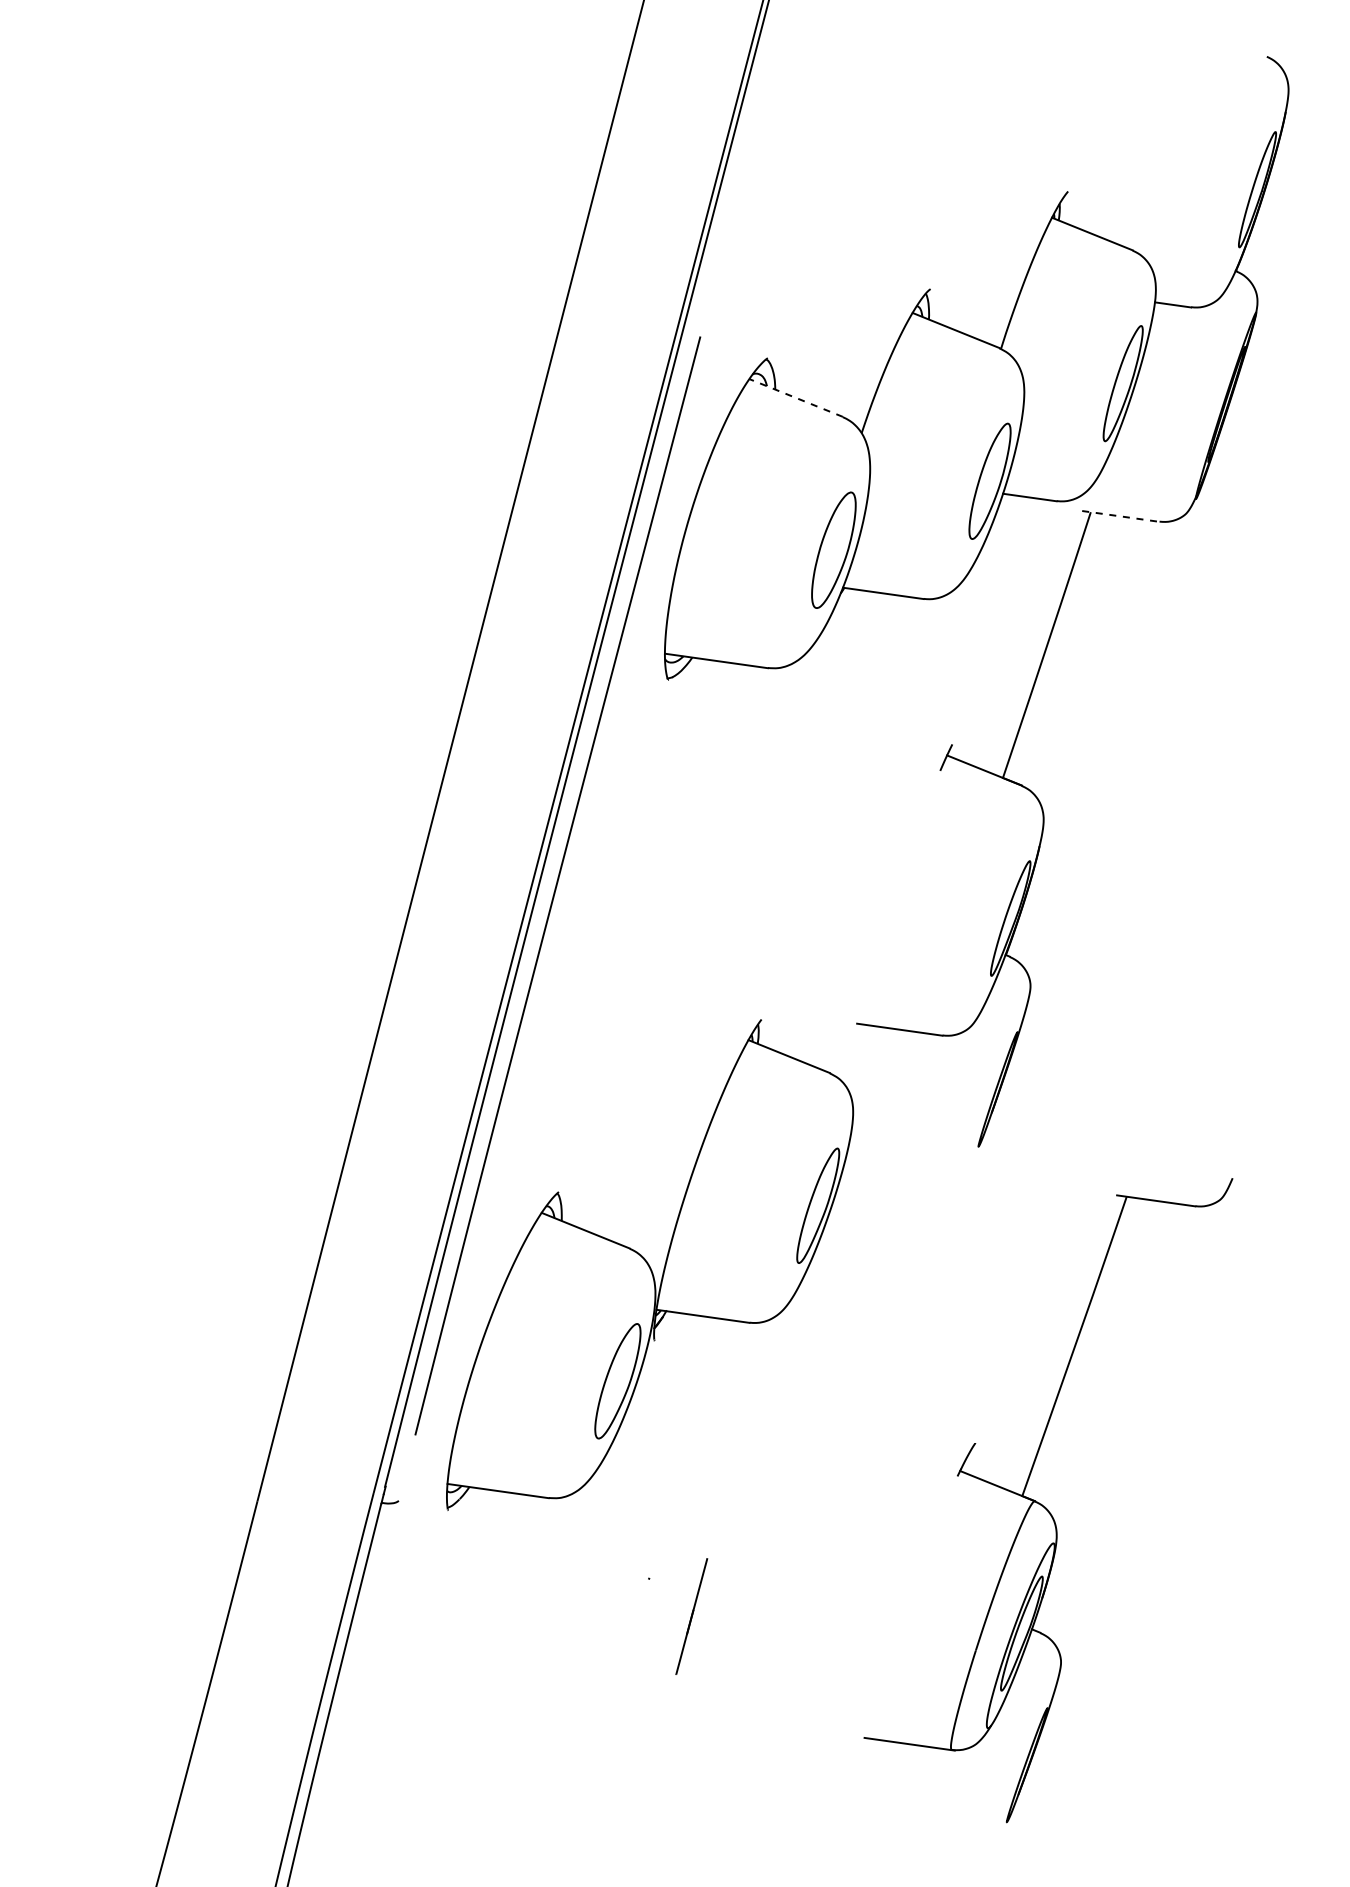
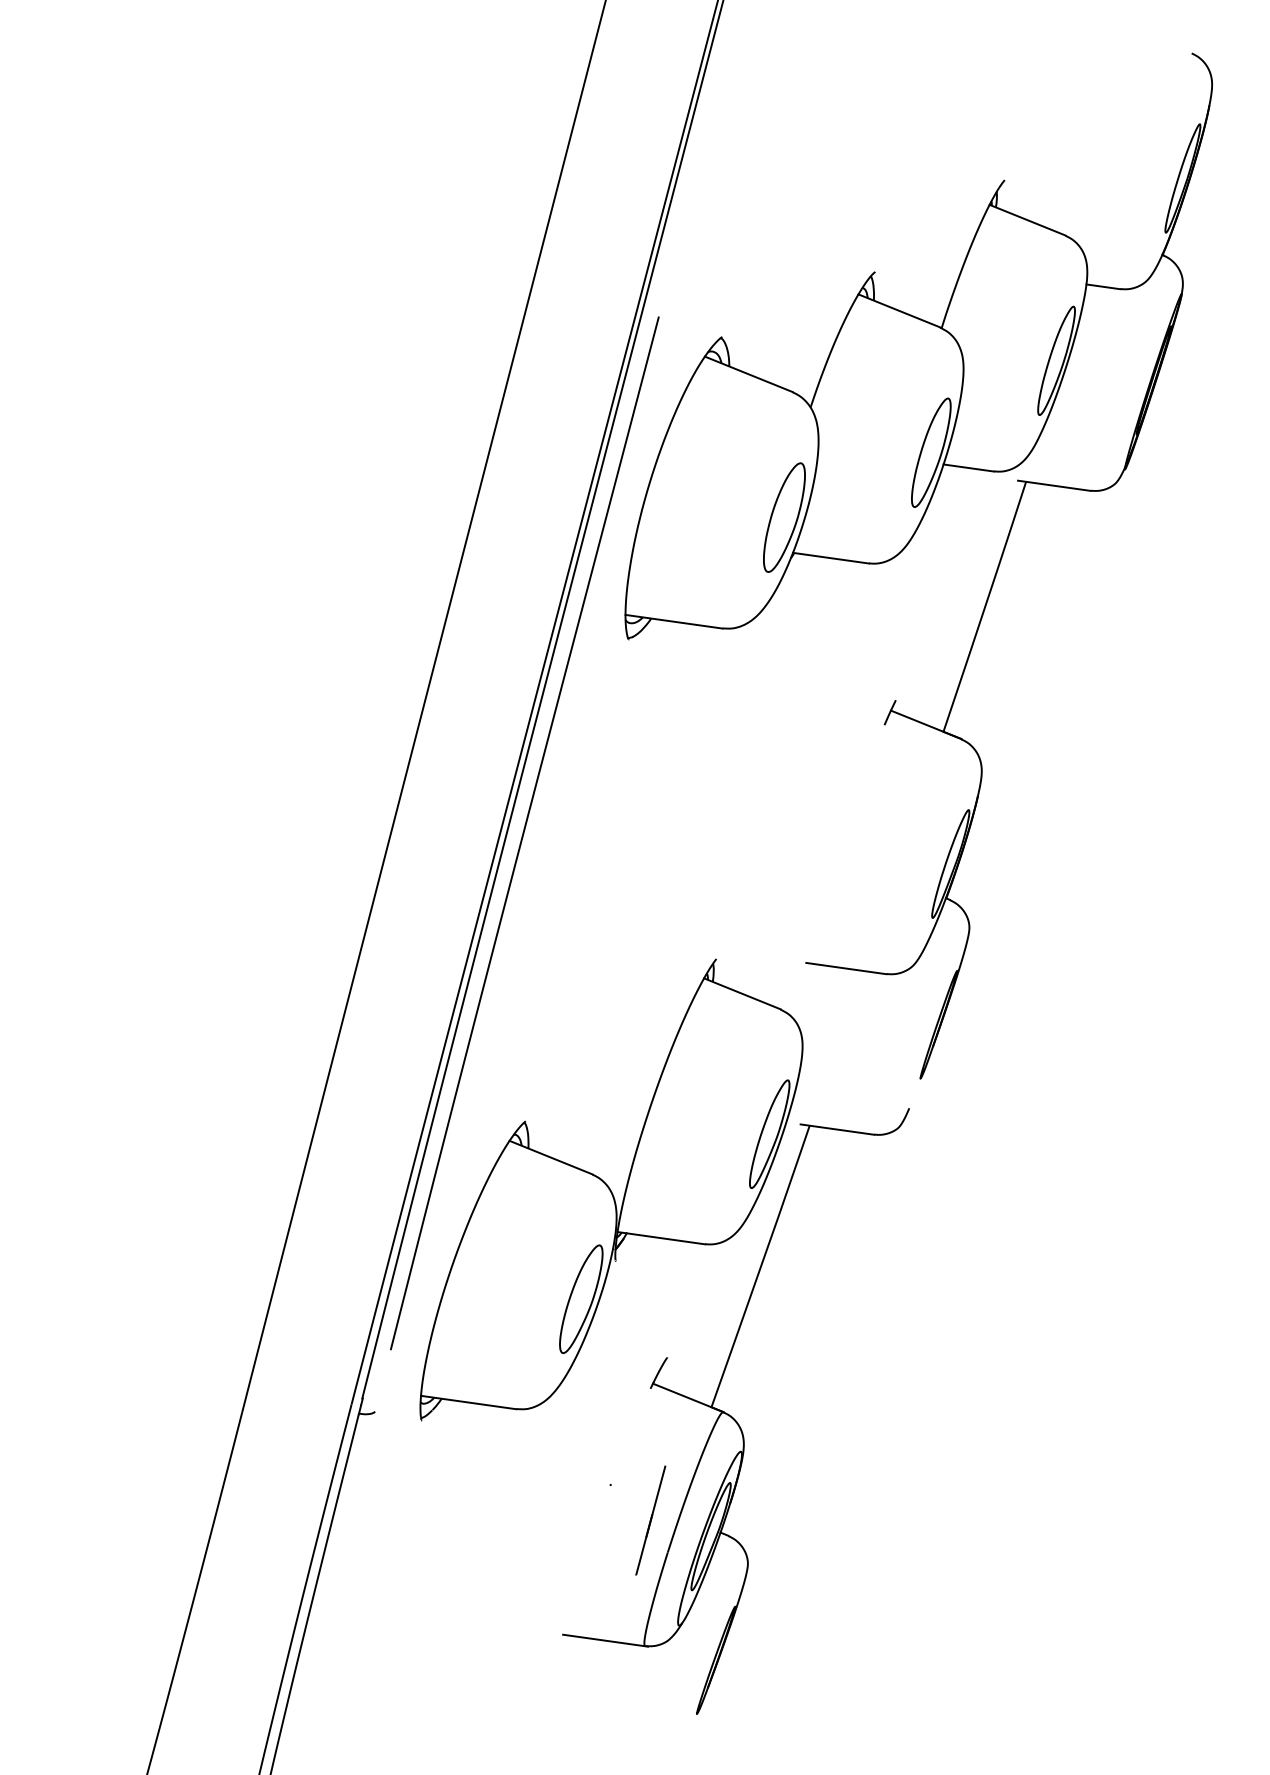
line: (795, 397) -> (748, 373), dashed -> solid
line: (1121, 516) -> (1054, 485), dashed -> solid
part: (1045, 1506) -> (733, 1417), moved

